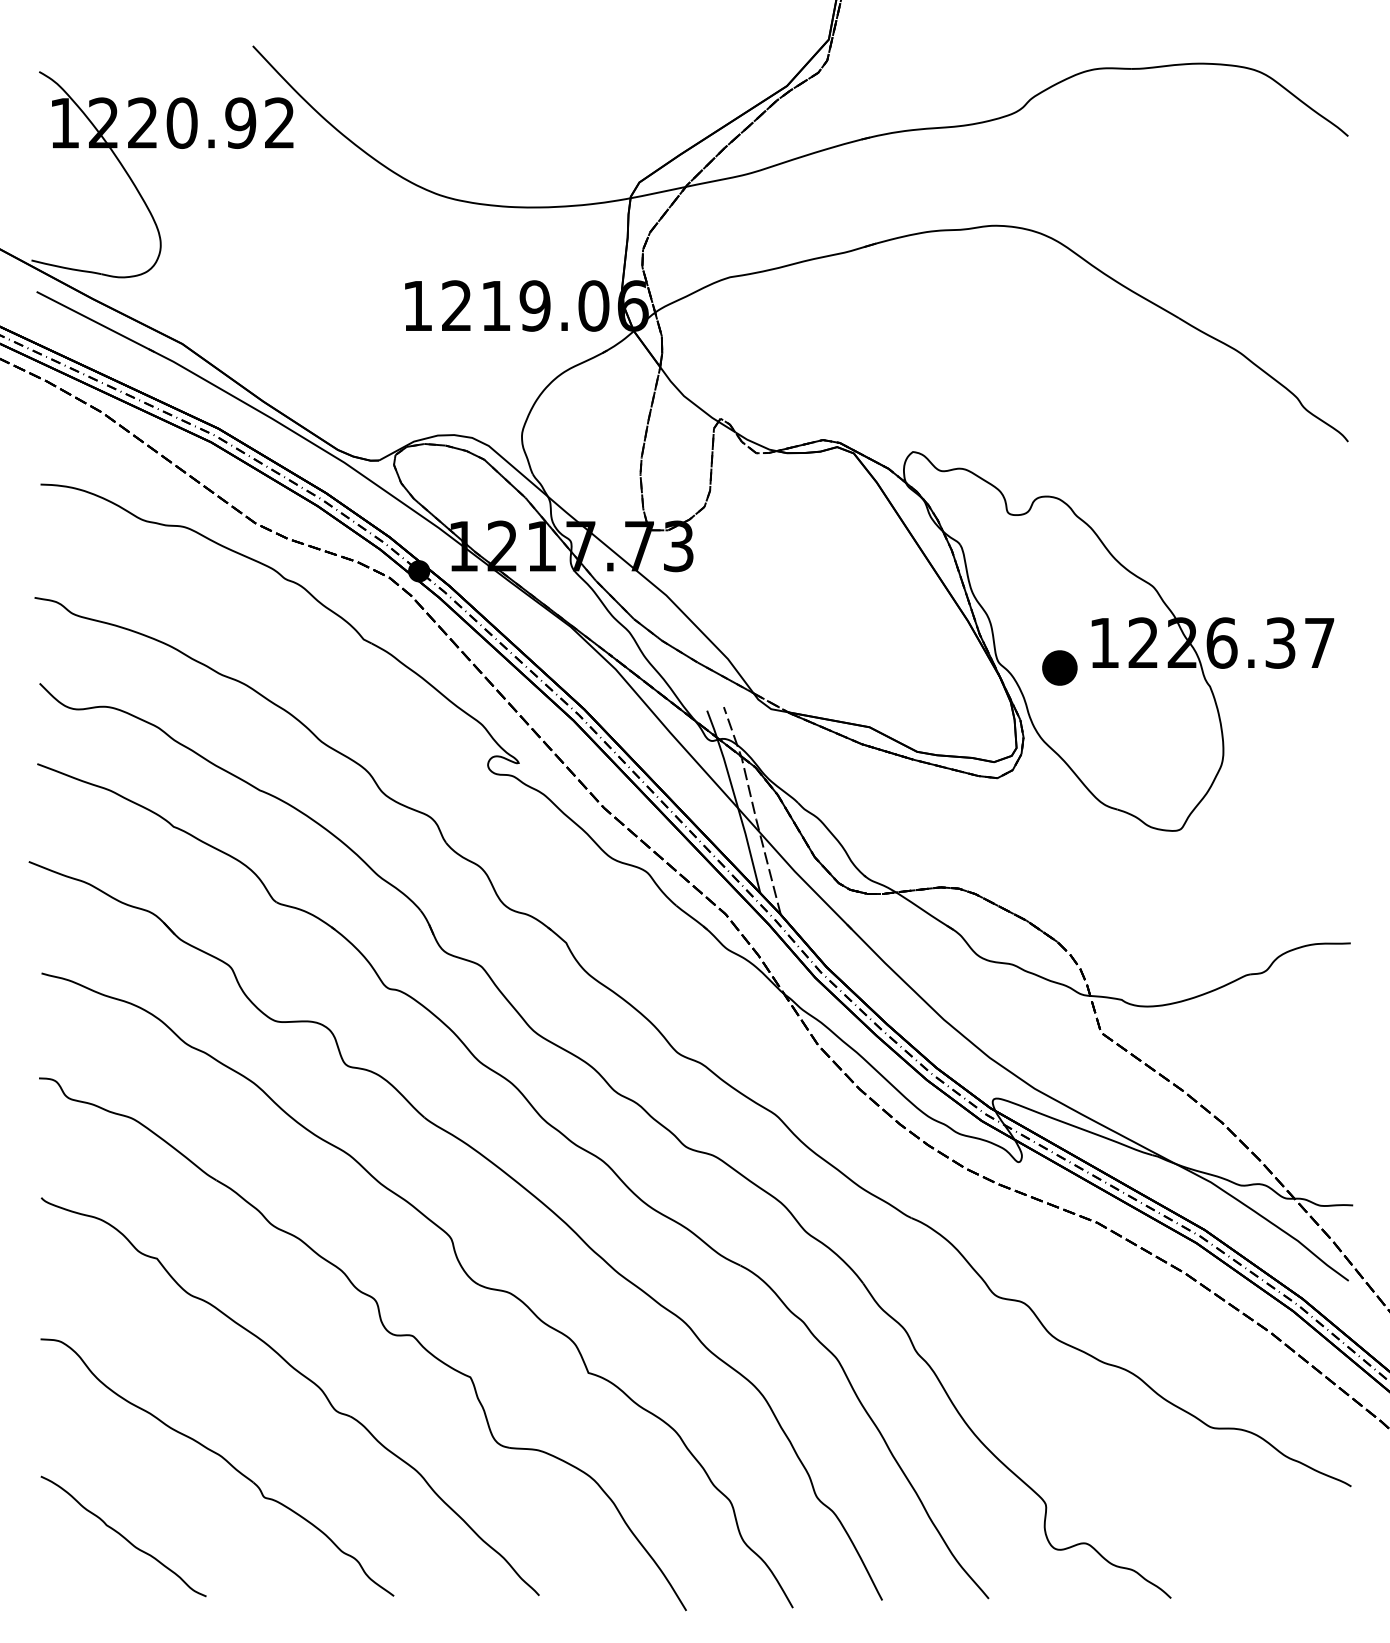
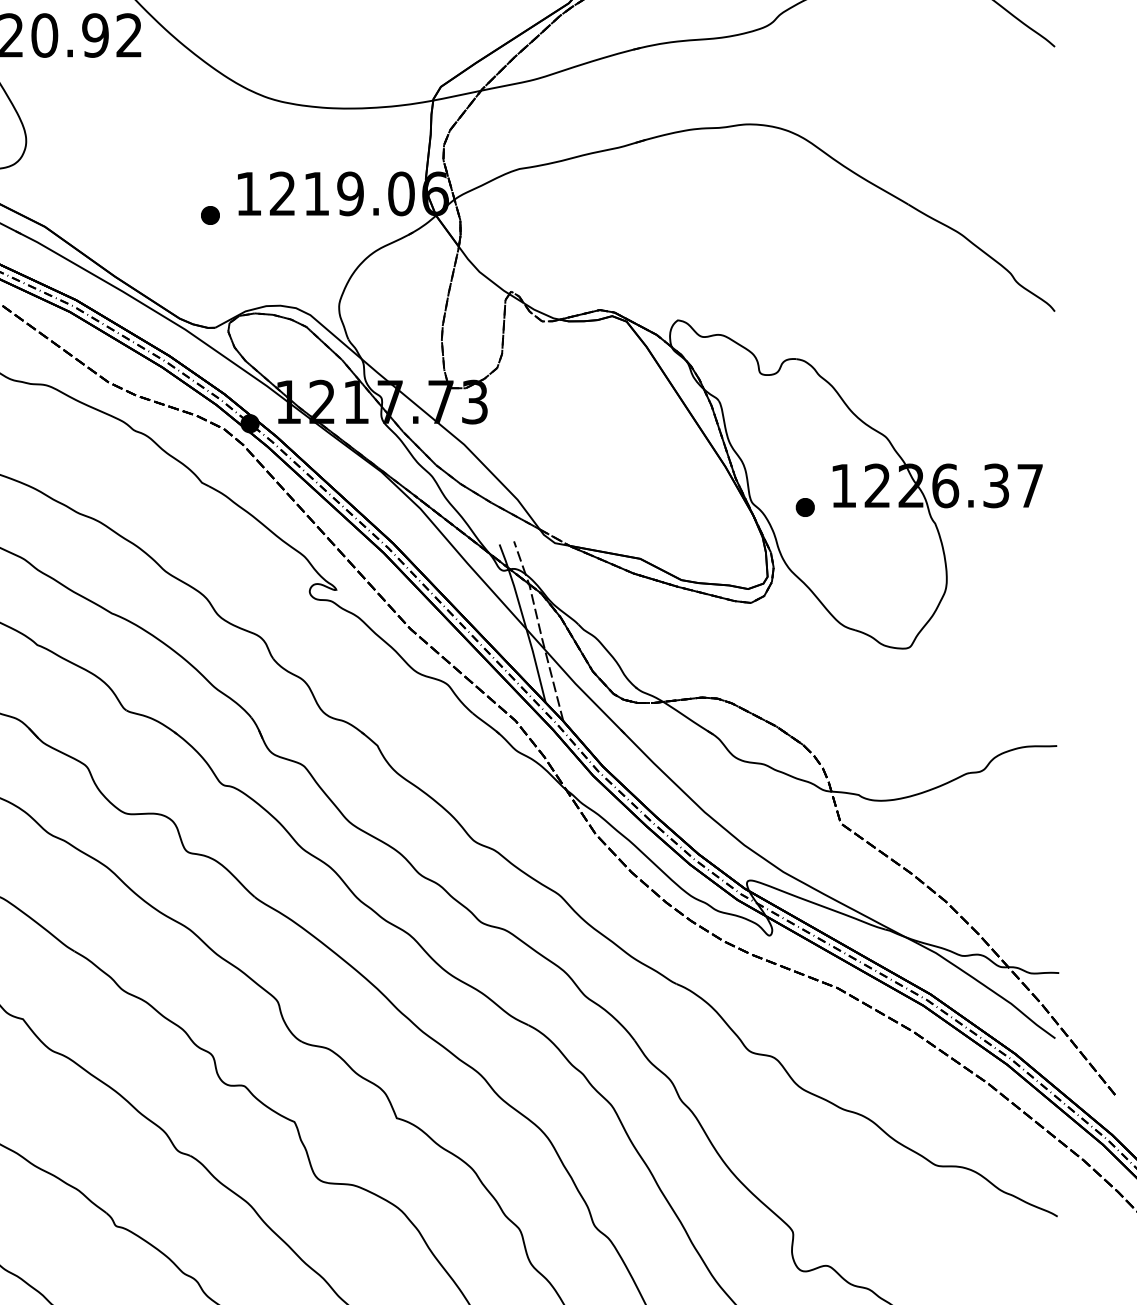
part: (373, 330) -> (210, 215), added
part: (1060, 667) -> (805, 507), size x0.62

